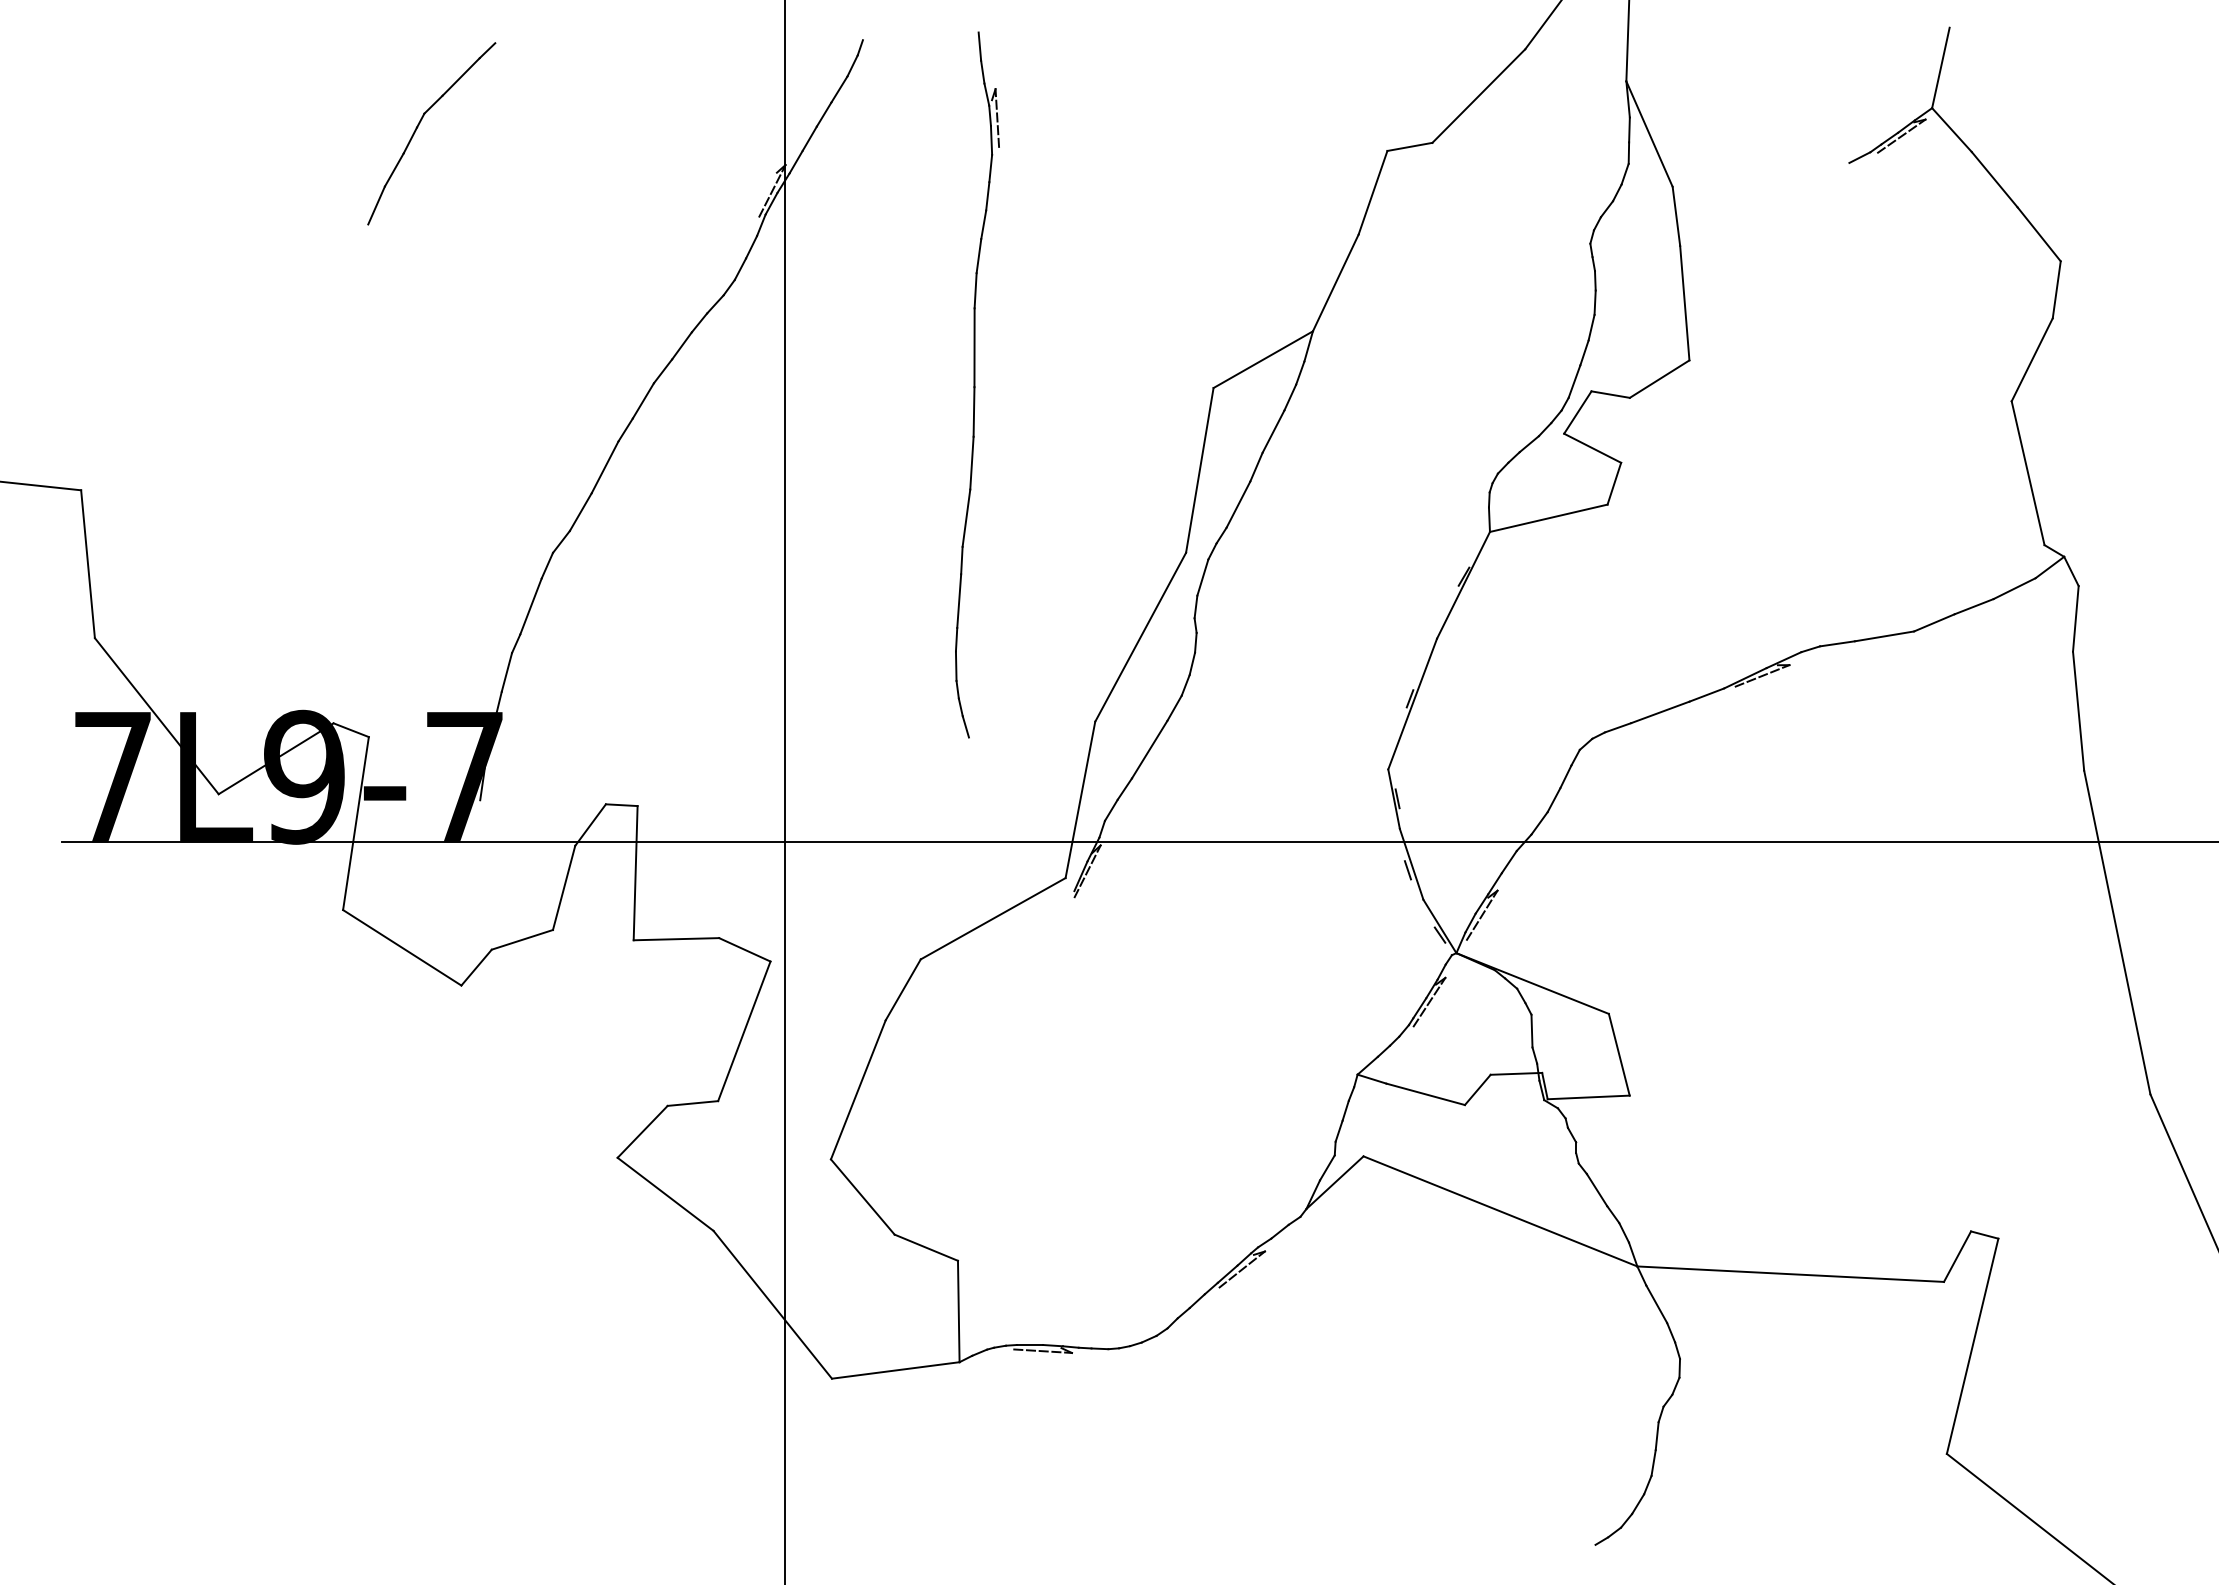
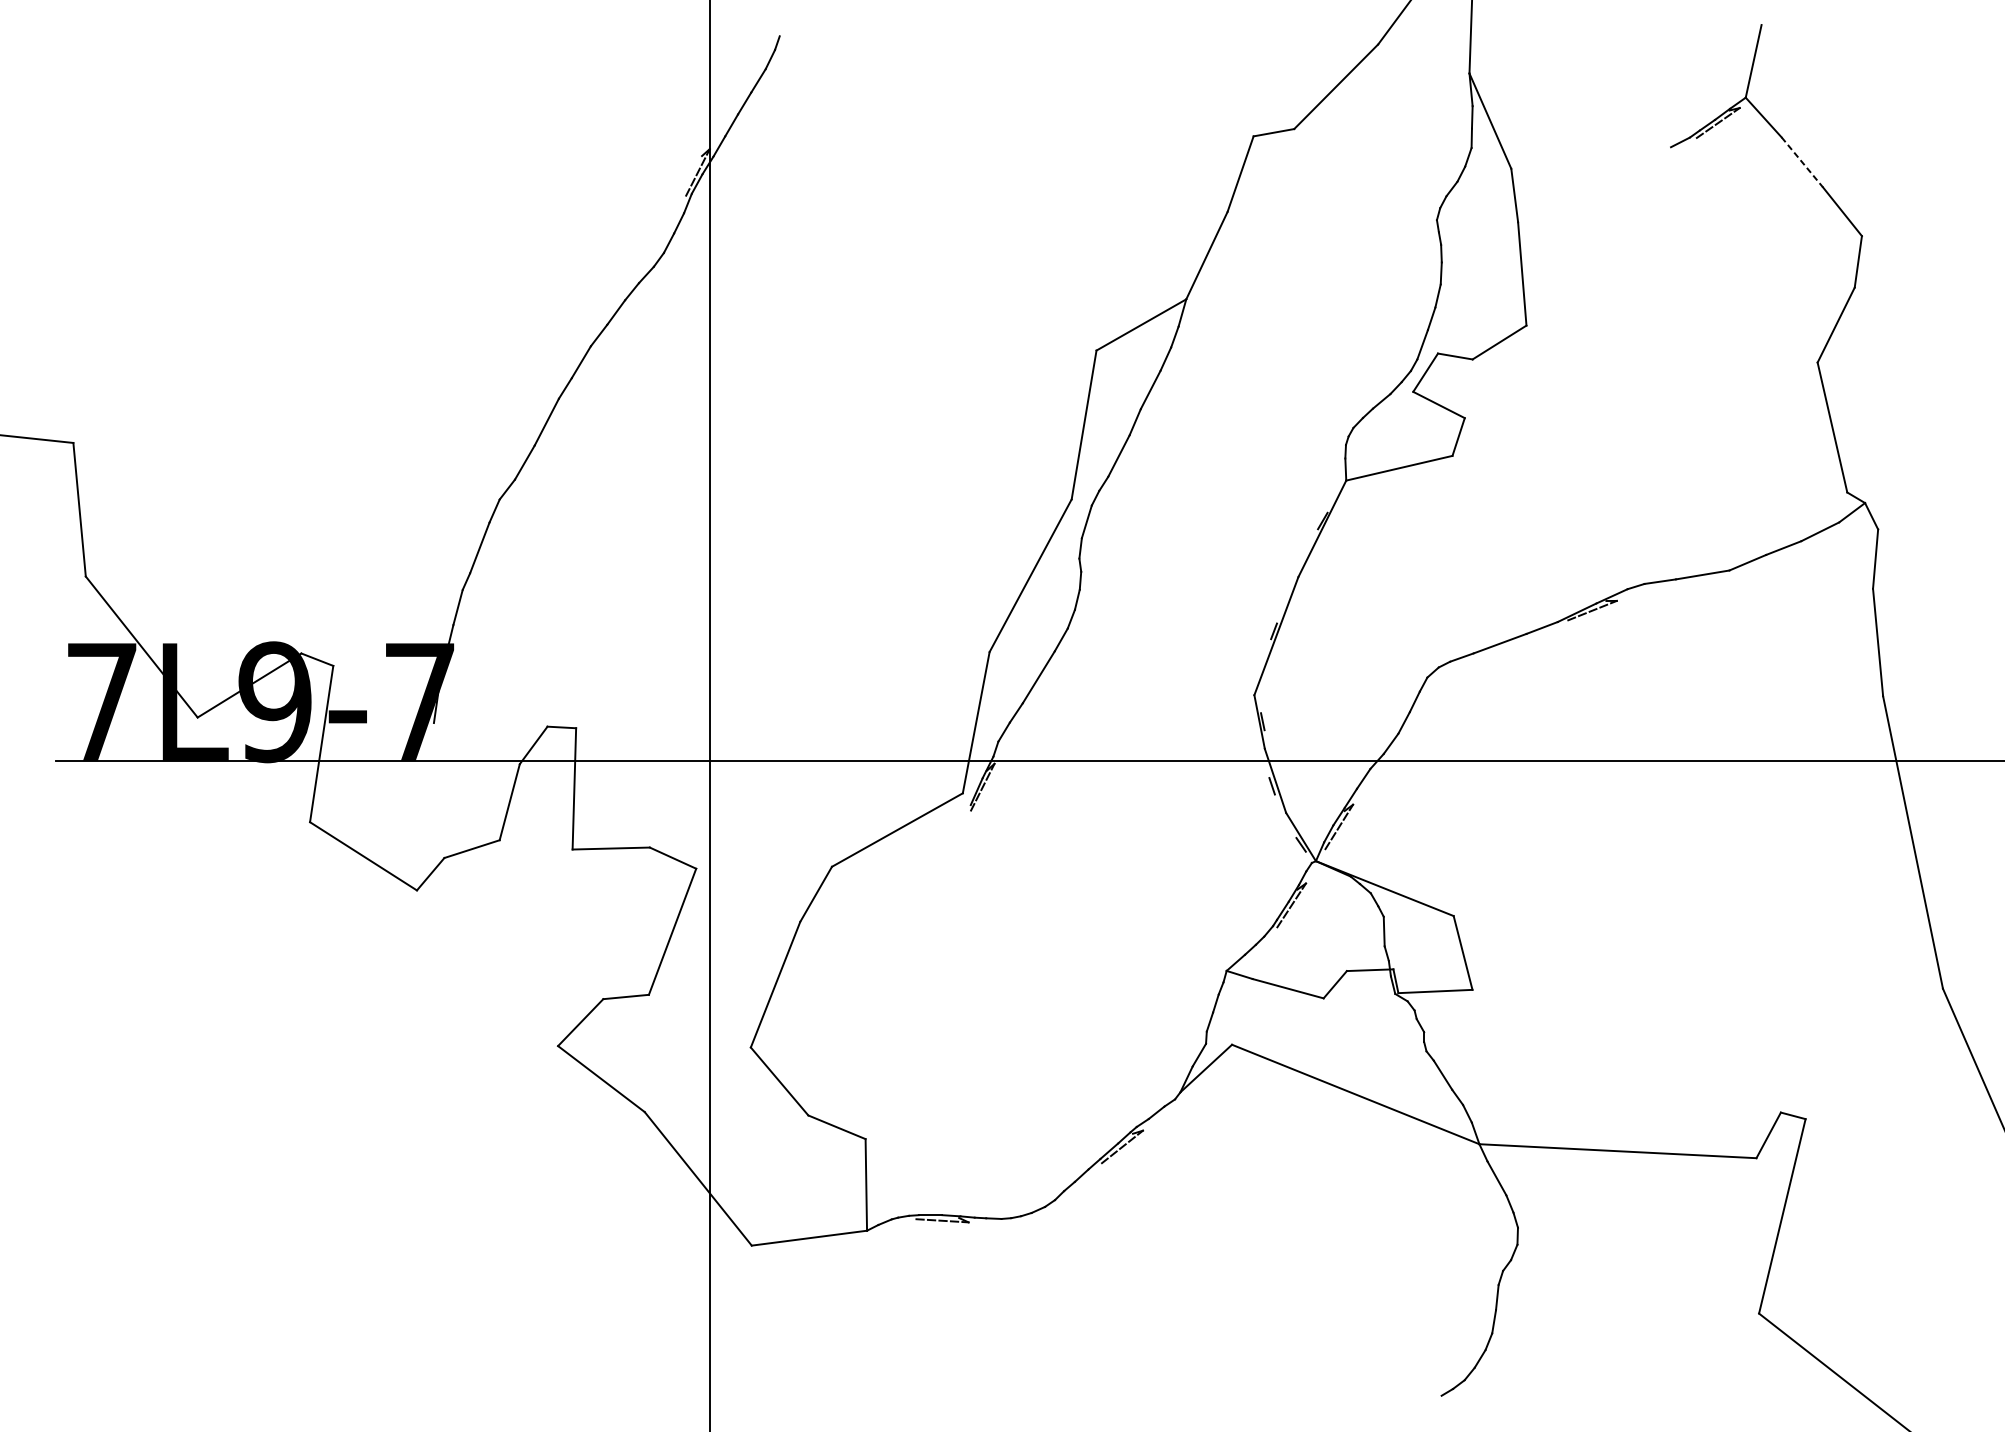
part: (418, 127) -> (378, 115), removed
line: (1994, 179) -> (1802, 162), solid -> dashed
part: (977, 384) -> (883, 347), removed

